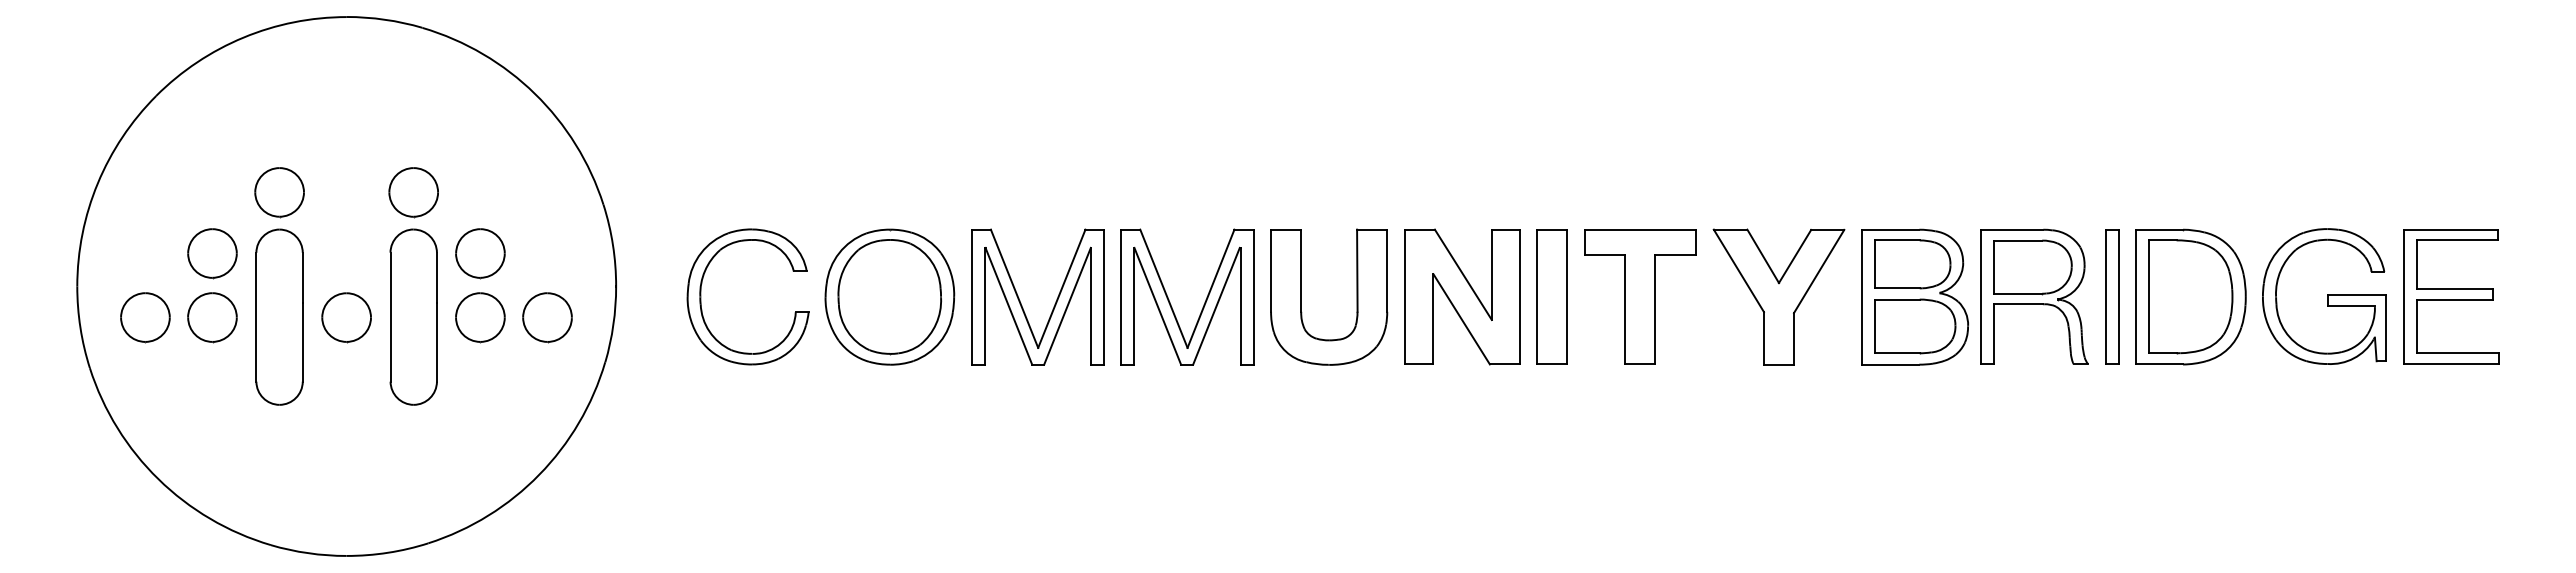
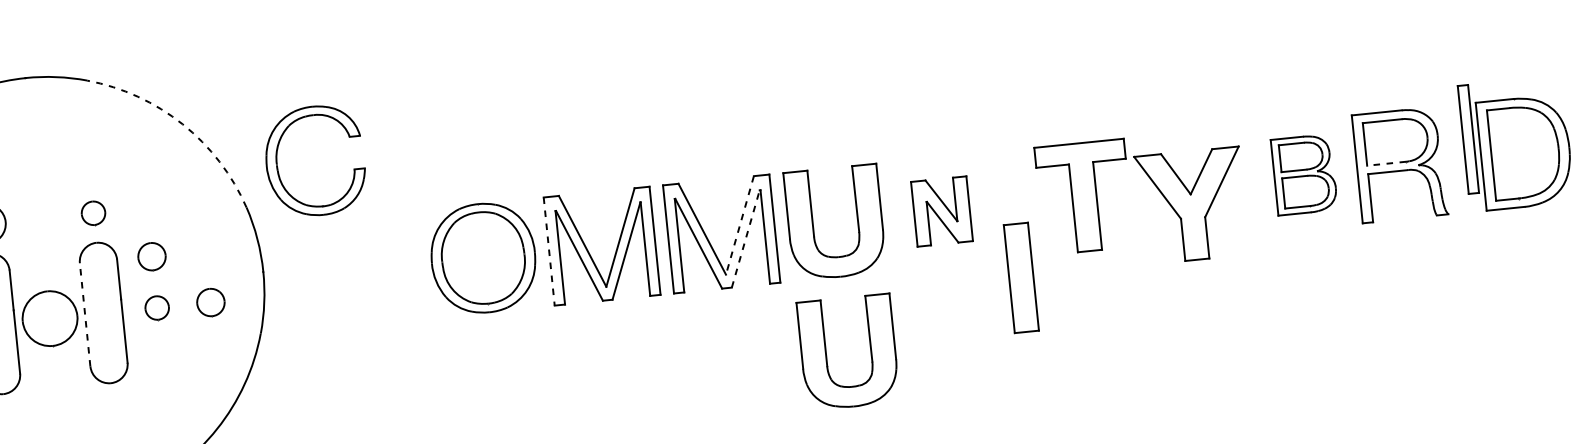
arc: (534, 93) -> (182, 124), solid -> dashed
part: (413, 192) -> (93, 213), size x0.6
part: (480, 253) -> (152, 256), size x0.7
line: (1211, 288) -> (740, 225), solid -> dashed
line: (2017, 293) -> (1386, 163), solid -> dashed
part: (701, 296) -> (277, 164), moved
part: (1462, 296) -> (941, 211), size x0.6
part: (1551, 296) -> (1020, 277), moved
part: (1778, 296) -> (1191, 205), moved
part: (1914, 296) -> (1303, 174), size x0.7
part: (2112, 296) -> (1468, 139), moved
line: (972, 297) -> (549, 251), solid -> dashed
line: (1216, 306) -> (745, 239), solid -> dashed
line: (390, 316) -> (85, 314), solid -> dashed
part: (346, 317) -> (49, 318), size x1.4
part: (480, 317) -> (157, 307), size x0.6
part: (547, 317) -> (210, 302), size x0.7
part: (1356, 458) -> (870, 349), added

